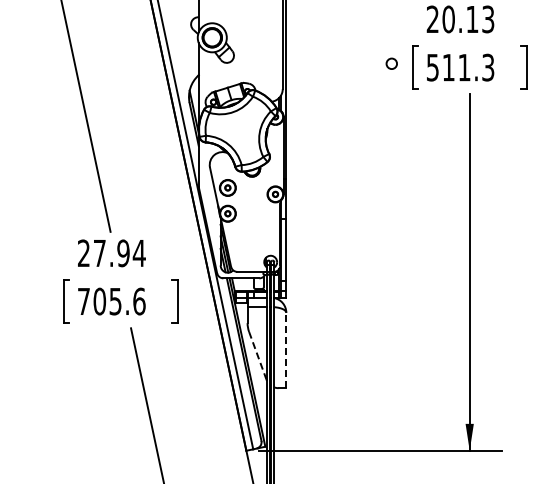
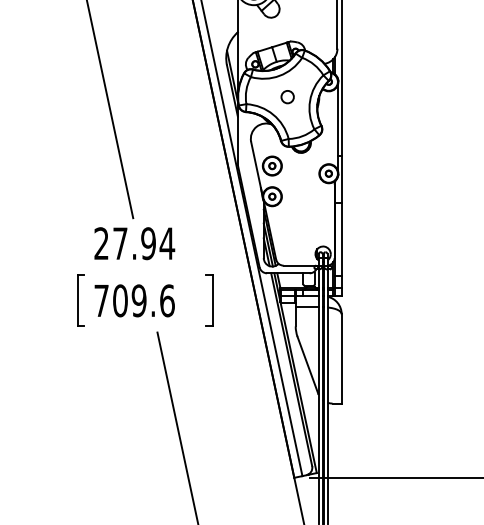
circle: (391, 63) -> (287, 96), moved
text: (115, 300) -> (139, 299), 705.6 -> 709.6
line: (286, 350) -> (341, 358), dashed -> solid
line: (257, 356) -> (307, 366), dashed -> solid

